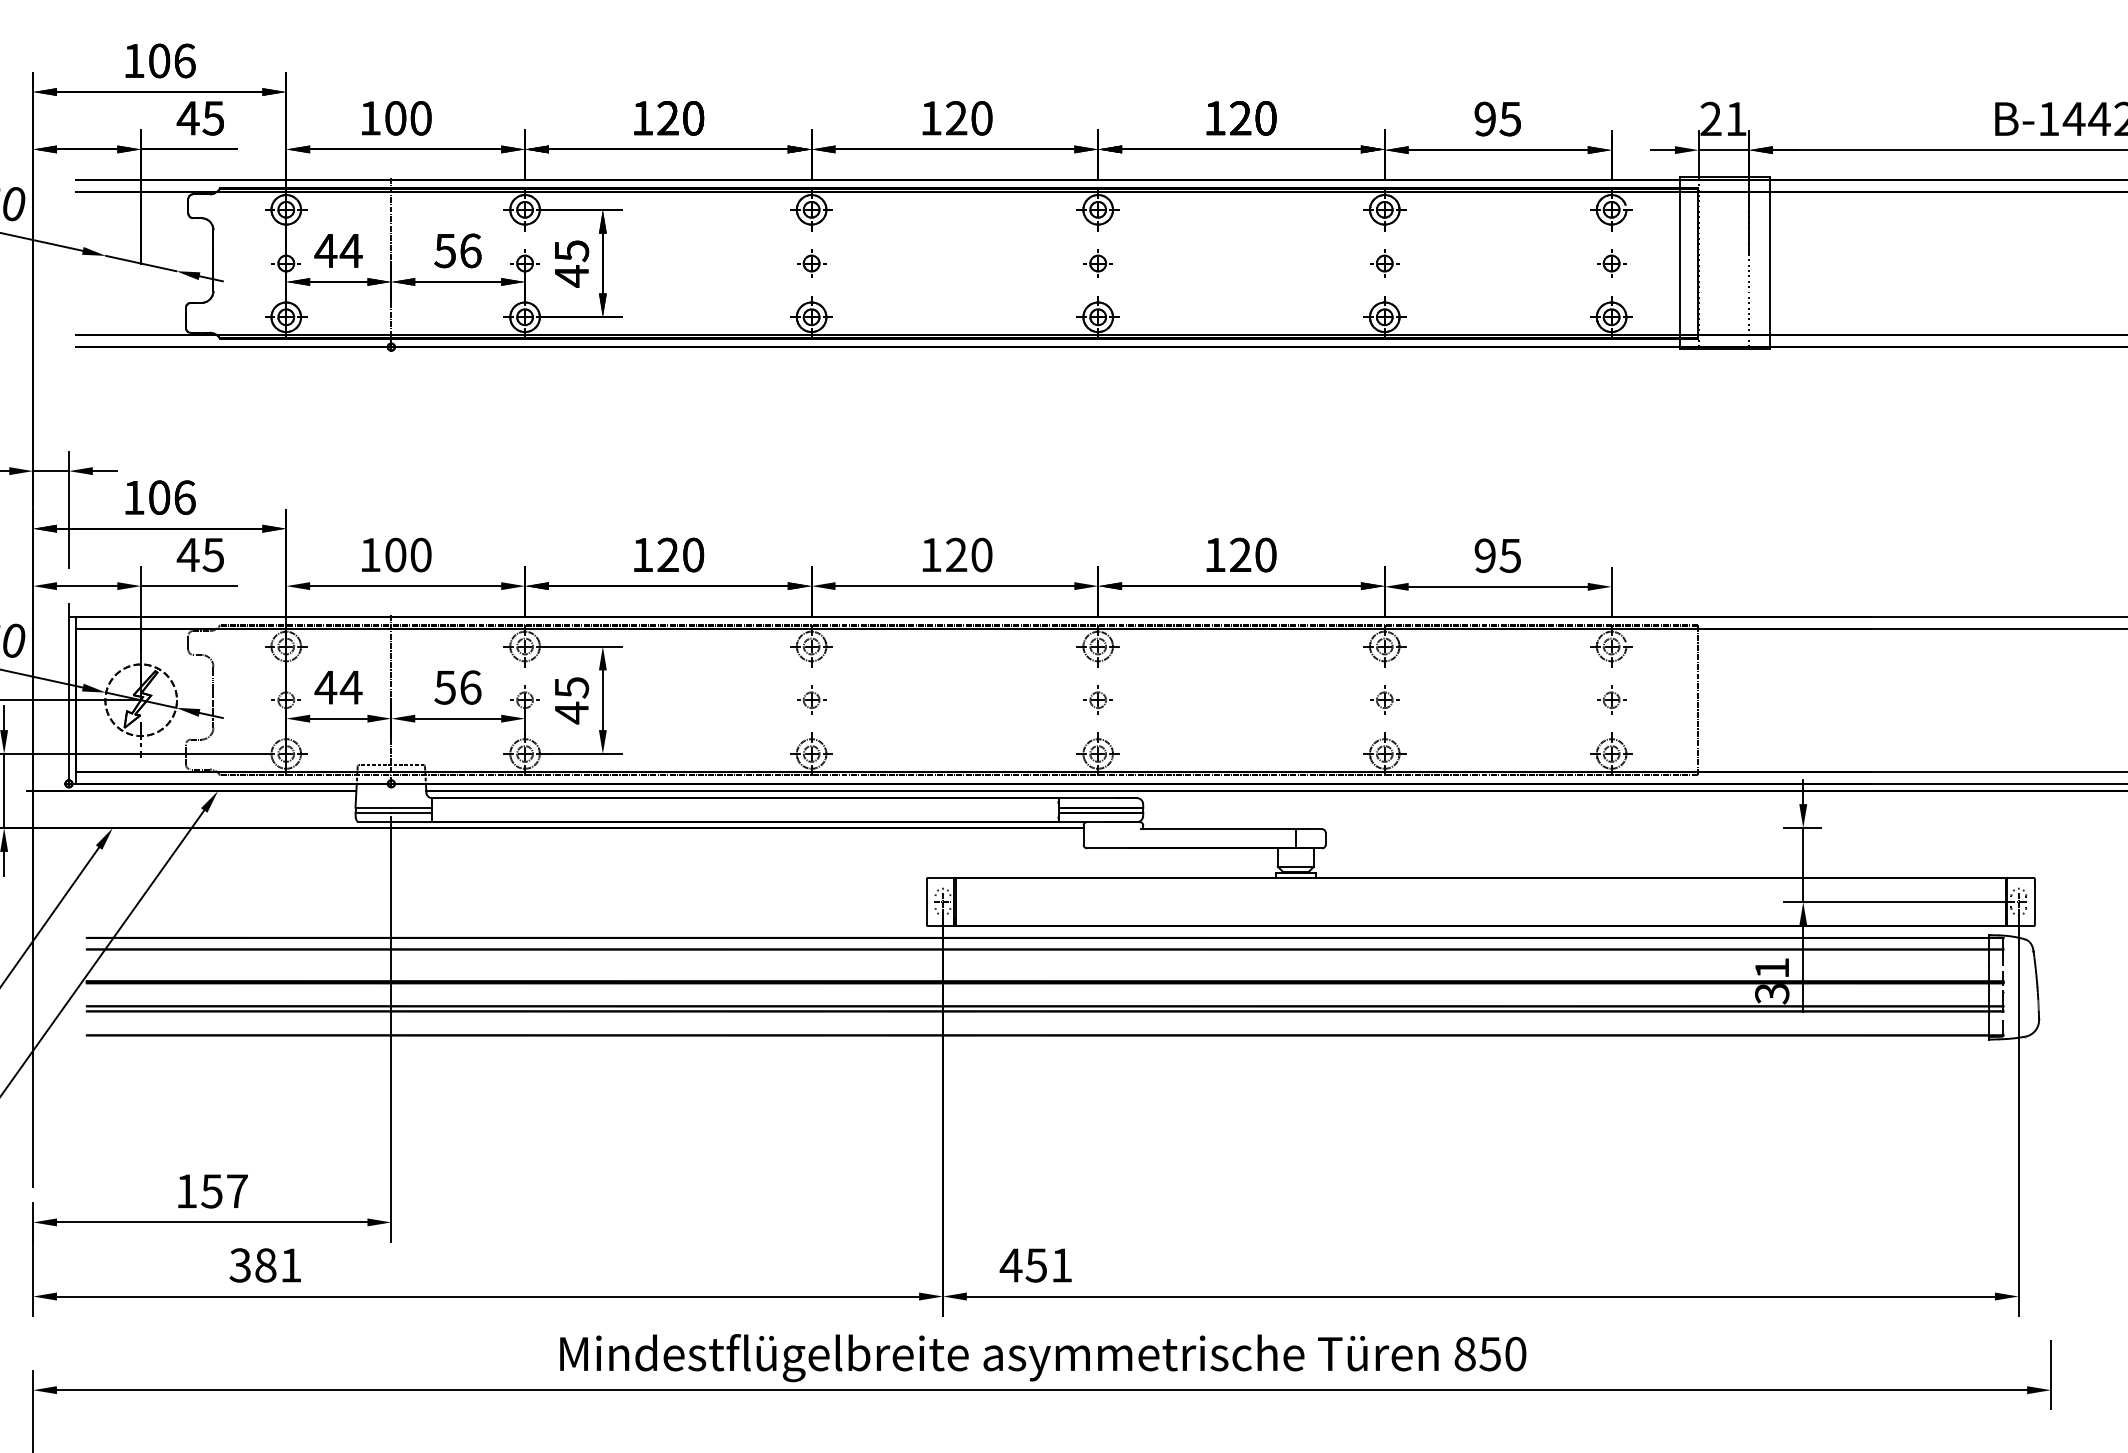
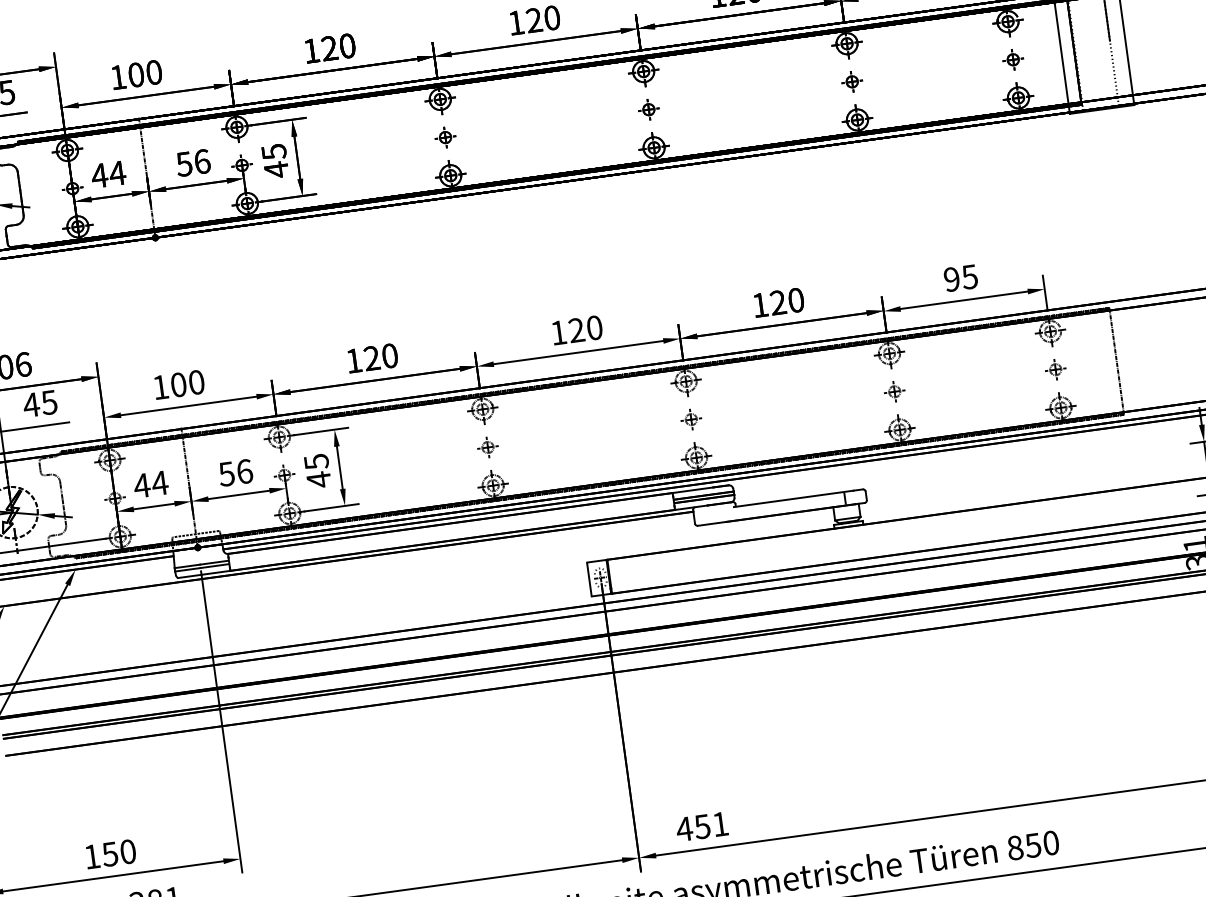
text: (237, 1191) -> (128, 851), 157 -> 150

